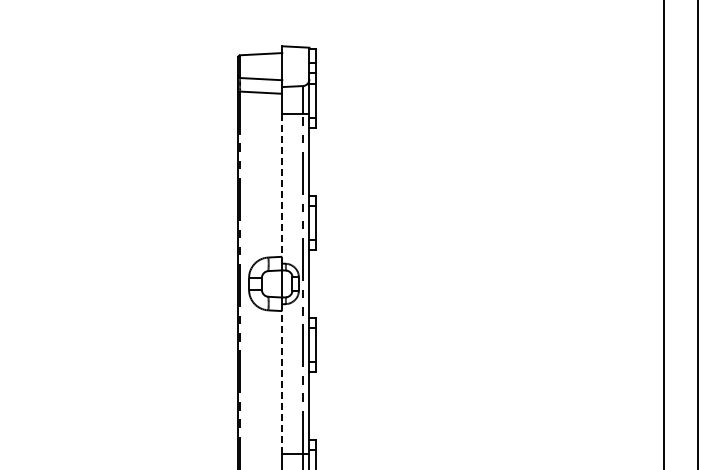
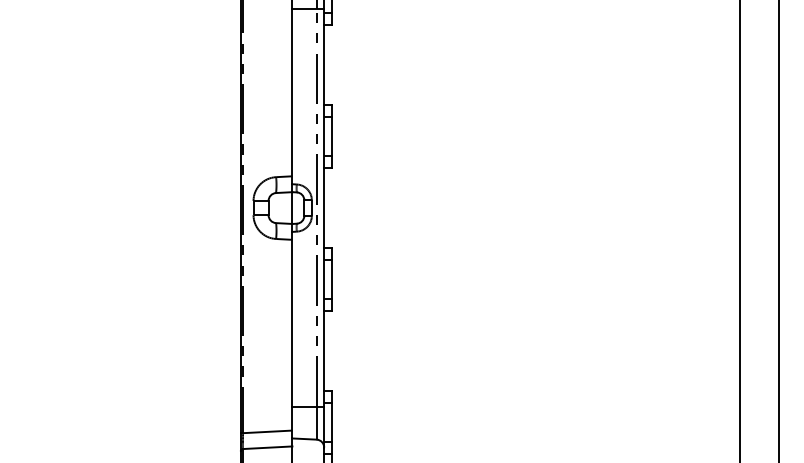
line: (282, 188) -> (292, 96), dashed -> solid
line: (282, 379) -> (292, 319), dashed -> solid

